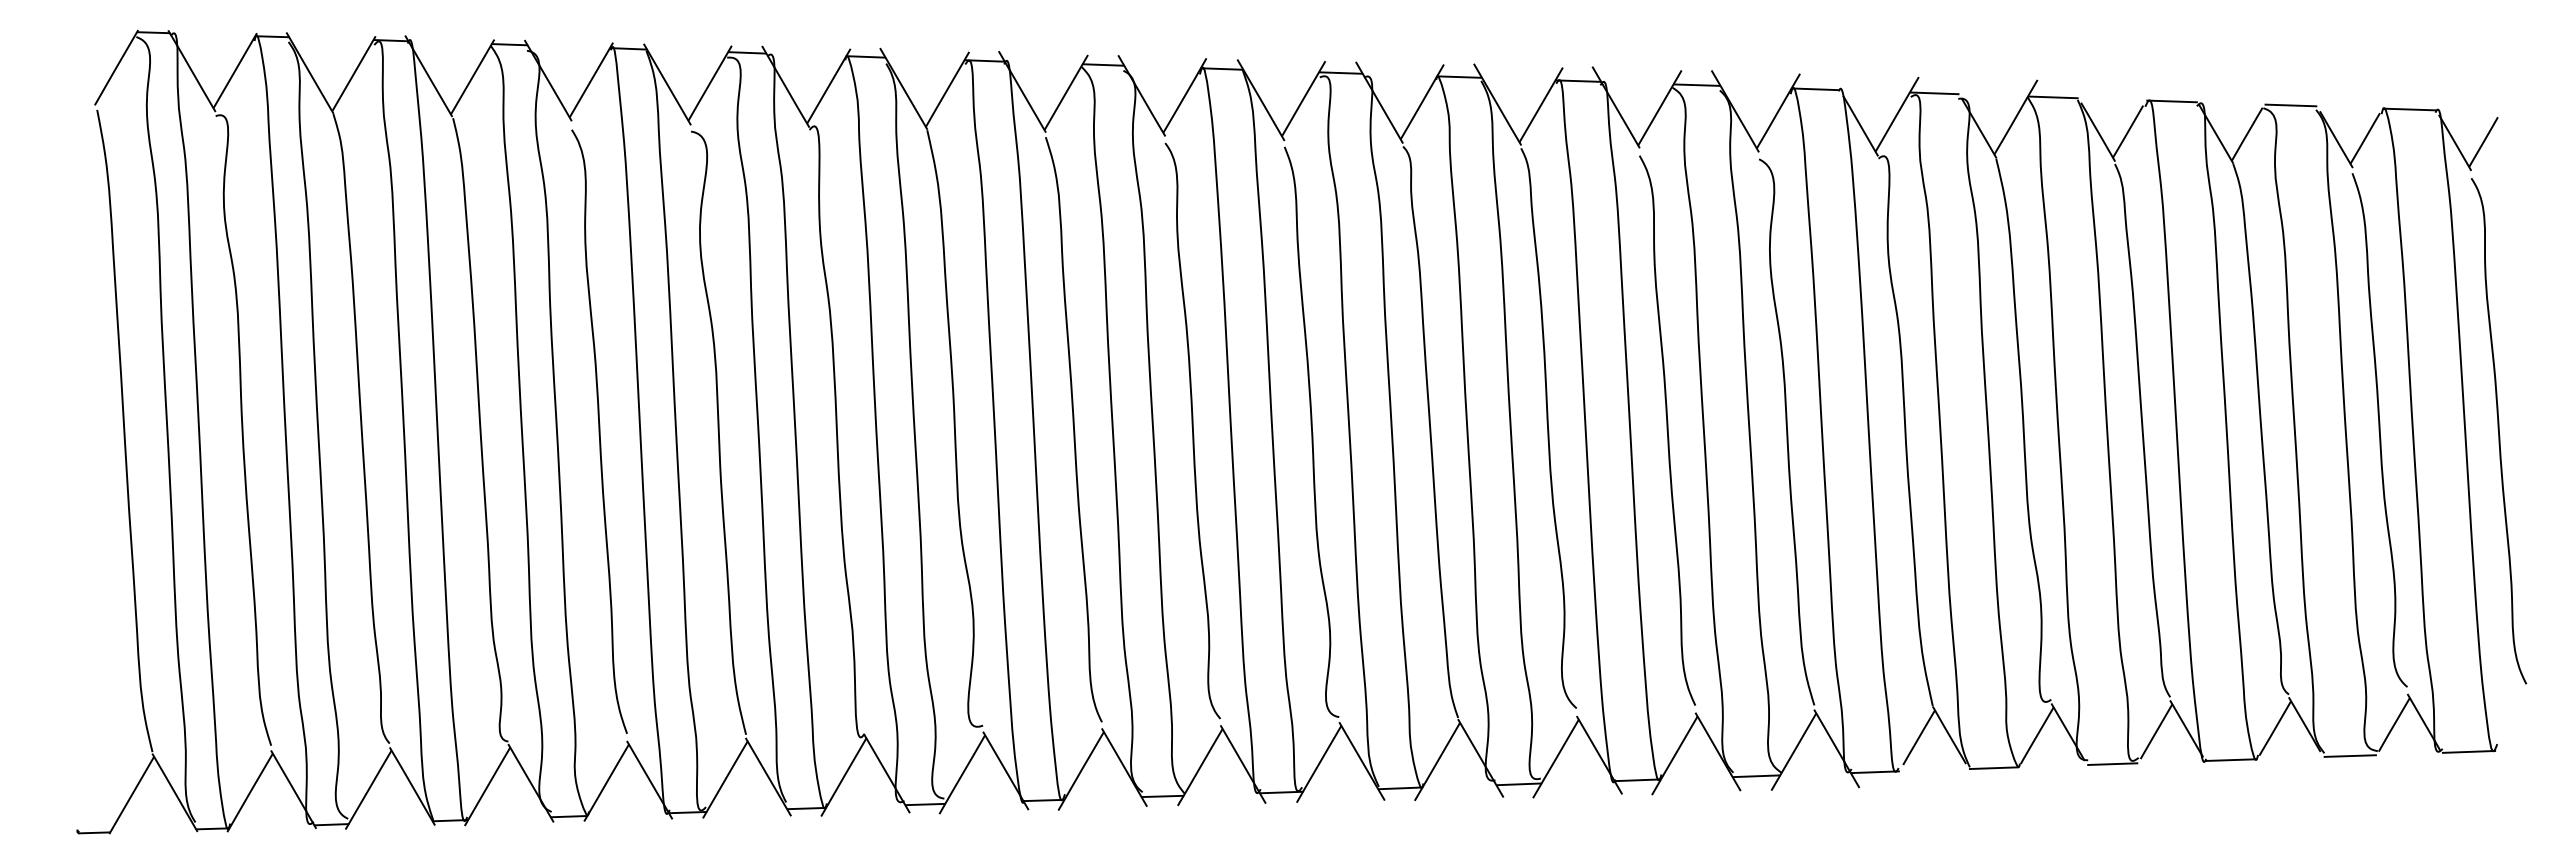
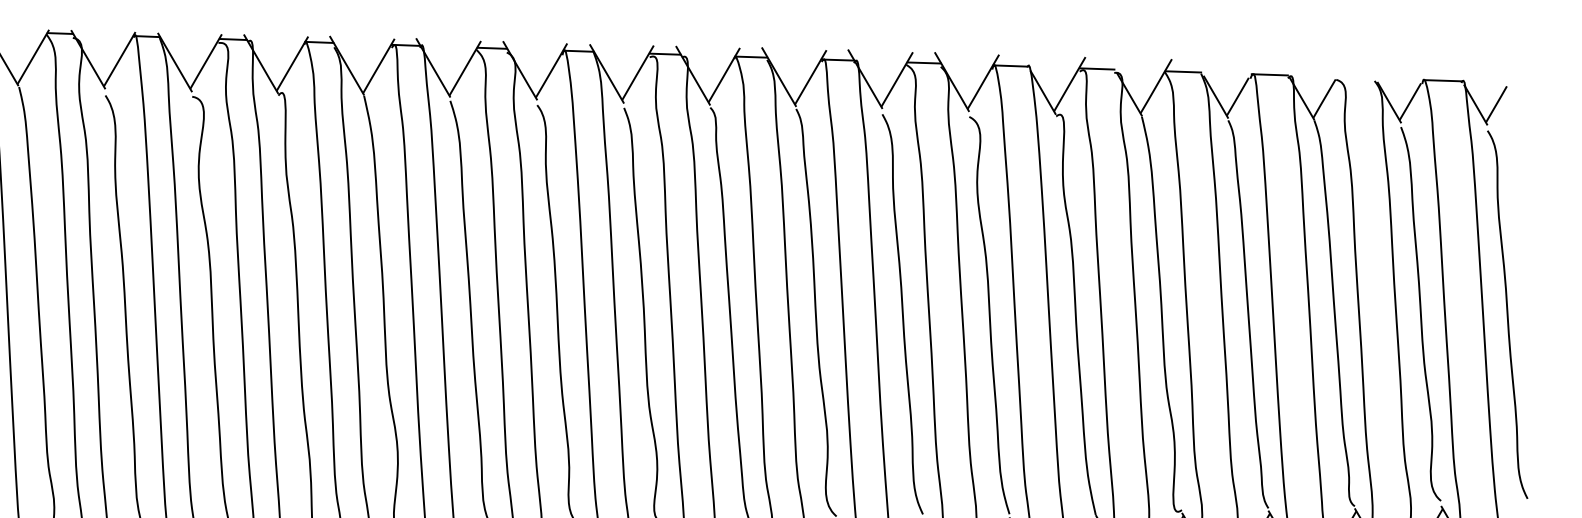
line: (2290, 105) -> (1355, 77), removed

